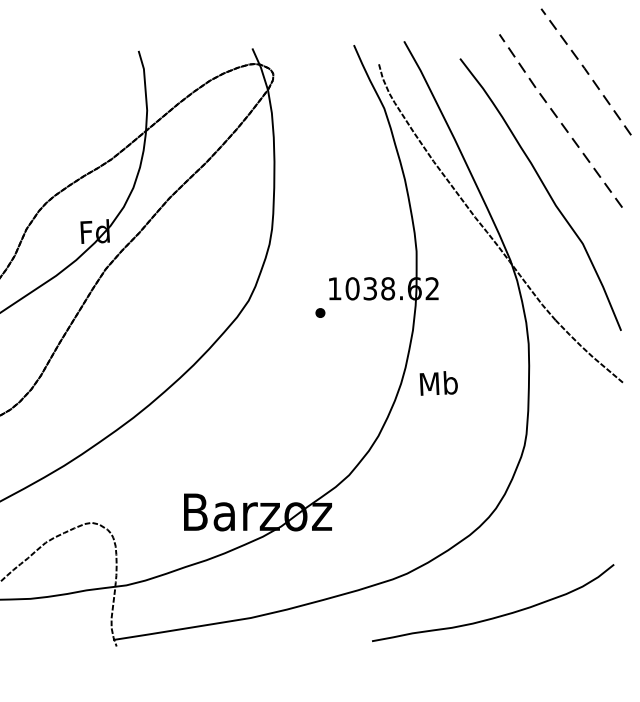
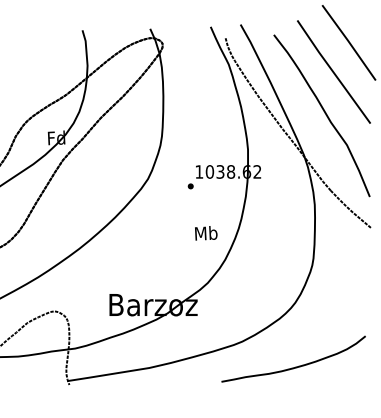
line: (586, 71) -> (349, 42), dashed -> solid
line: (560, 120) -> (333, 71), dashed -> solid
text: (439, 383) -> (206, 233), moved

